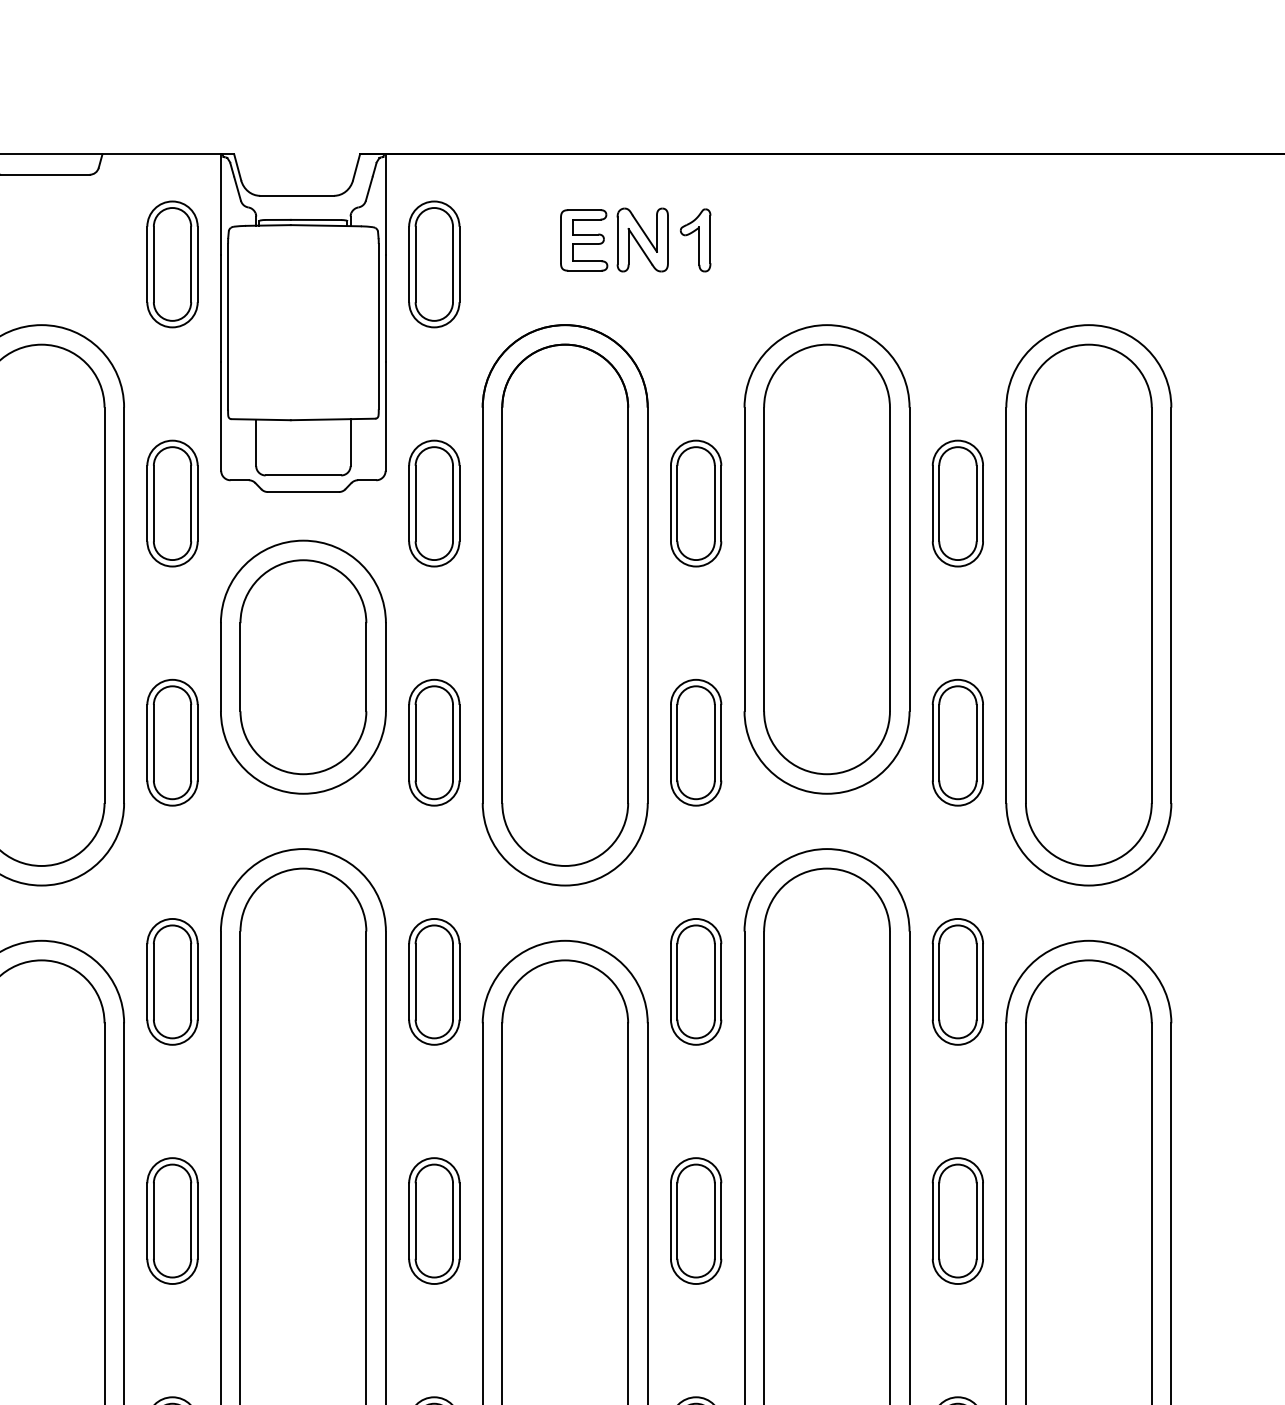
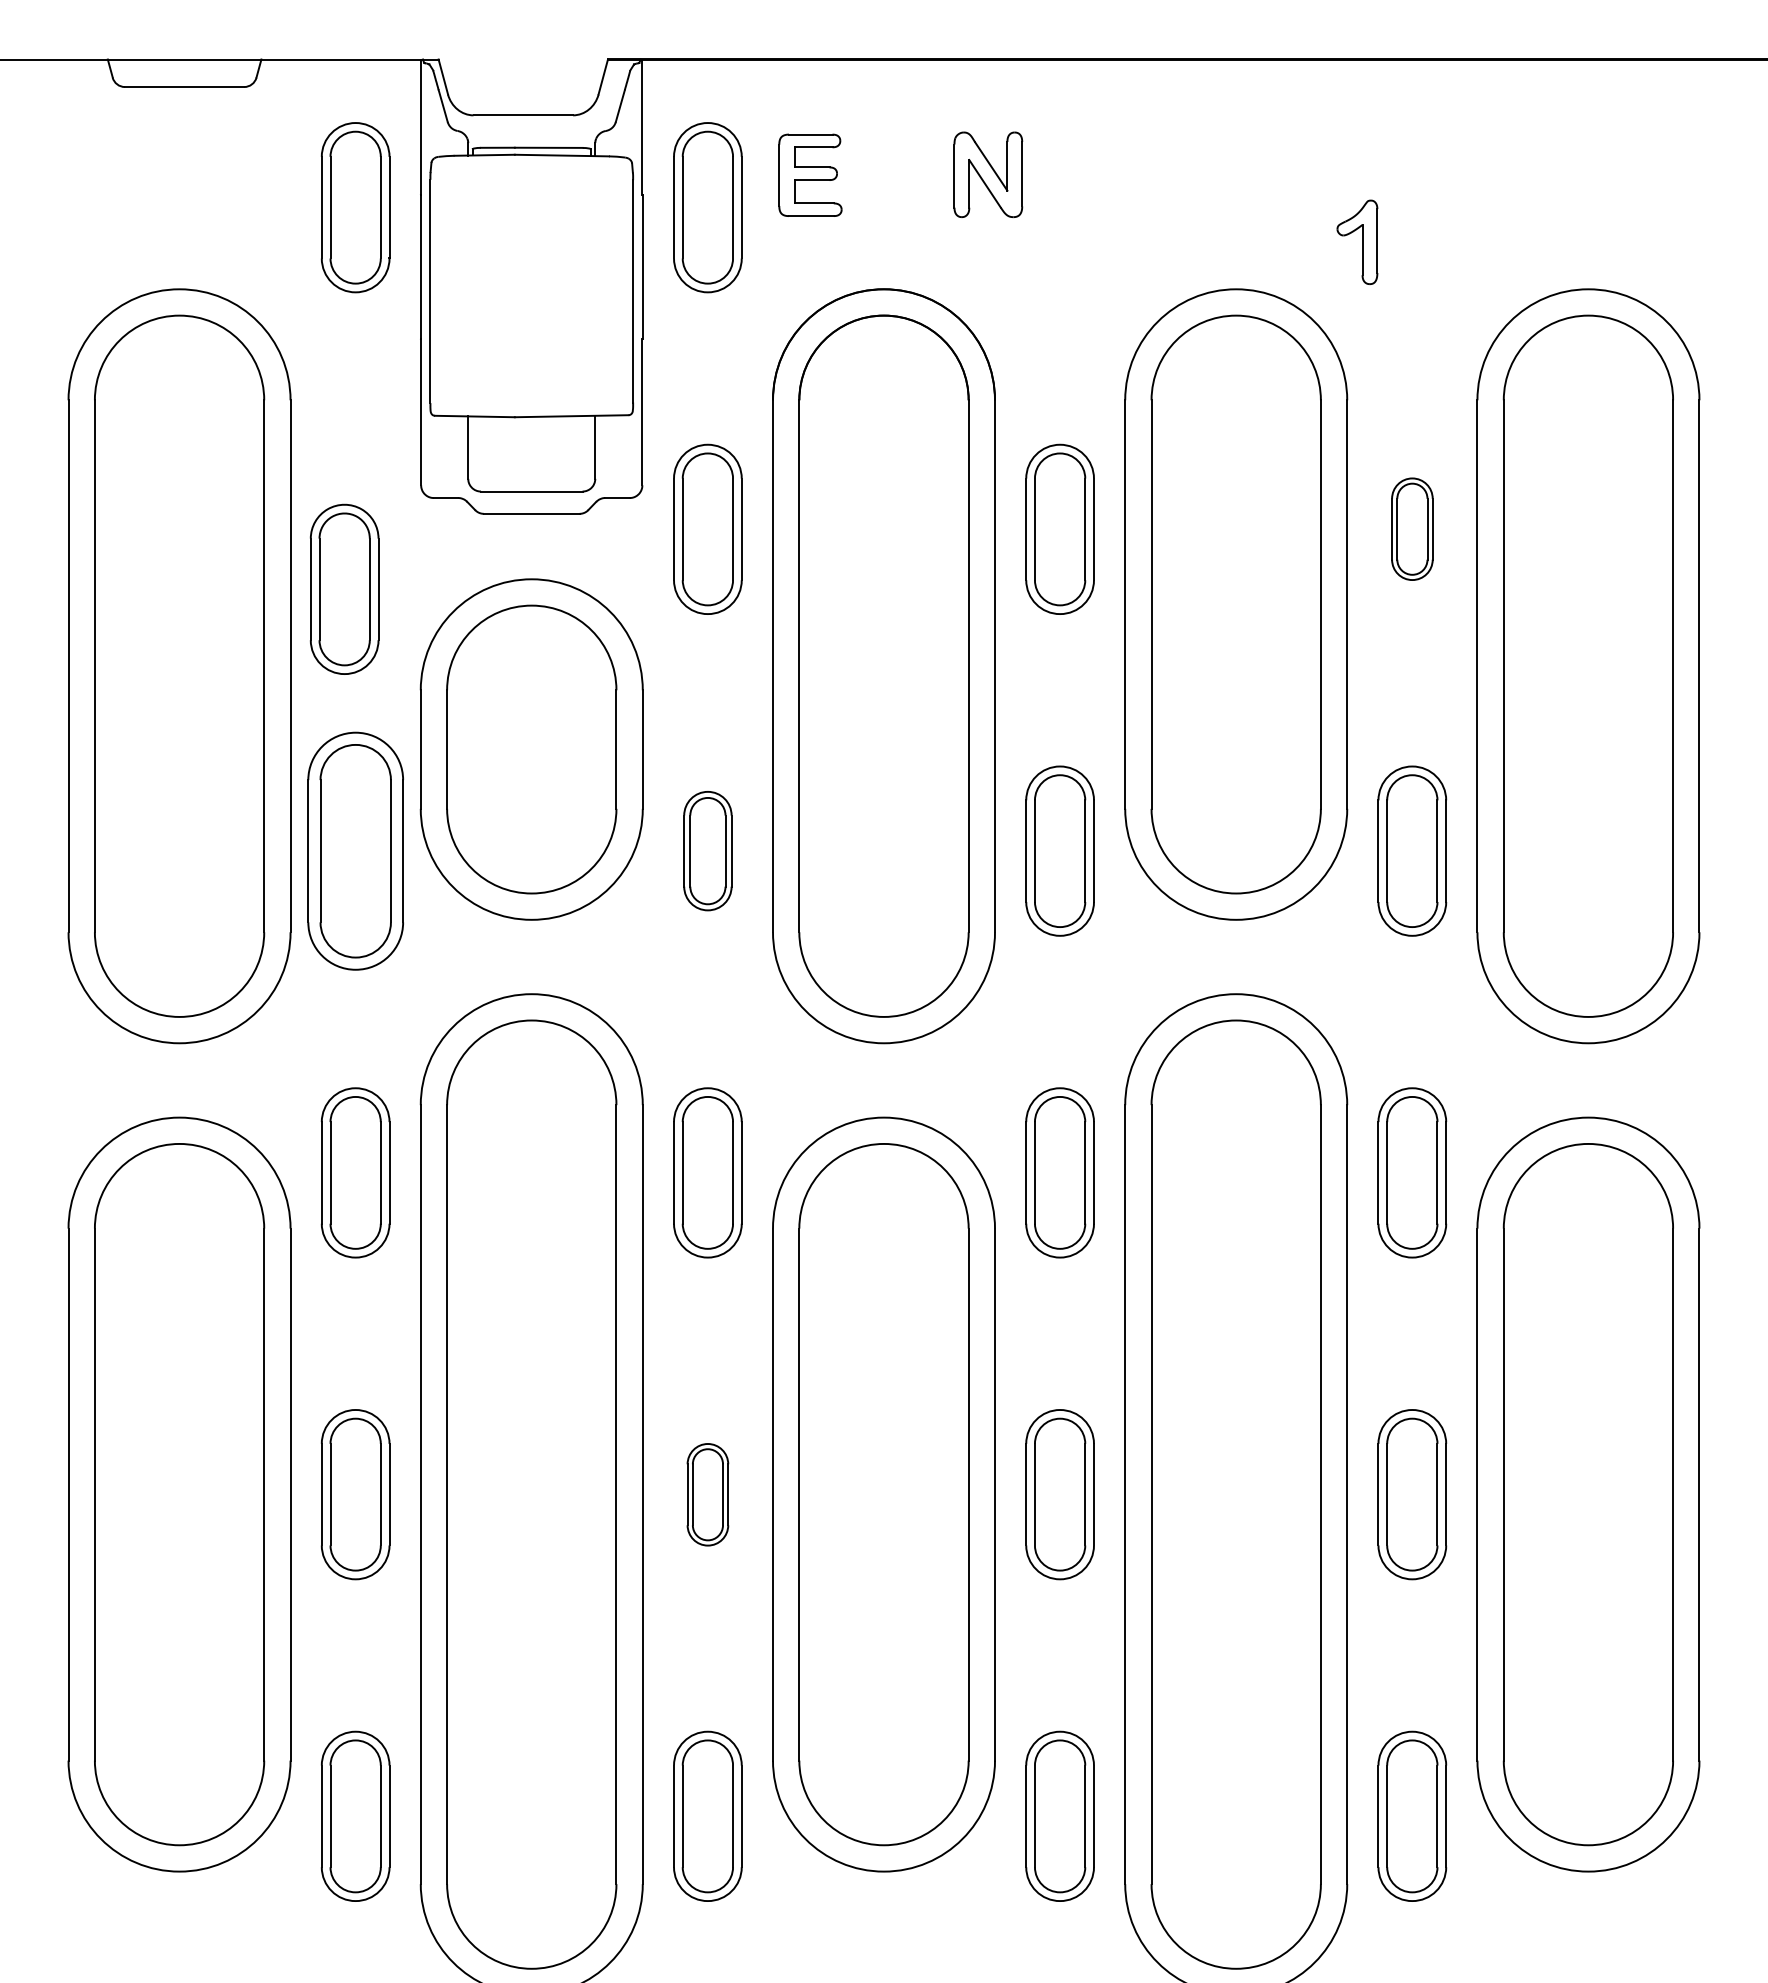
part: (584, 239) -> (810, 174), moved
part: (695, 239) -> (1357, 241), moved
part: (172, 502) -> (344, 588), moved
part: (958, 502) -> (1412, 528), size x0.6
part: (172, 742) -> (355, 850), size x1.4
part: (434, 742) -> (707, 850), size x0.7
part: (434, 1220) -> (707, 1494), size x0.6

